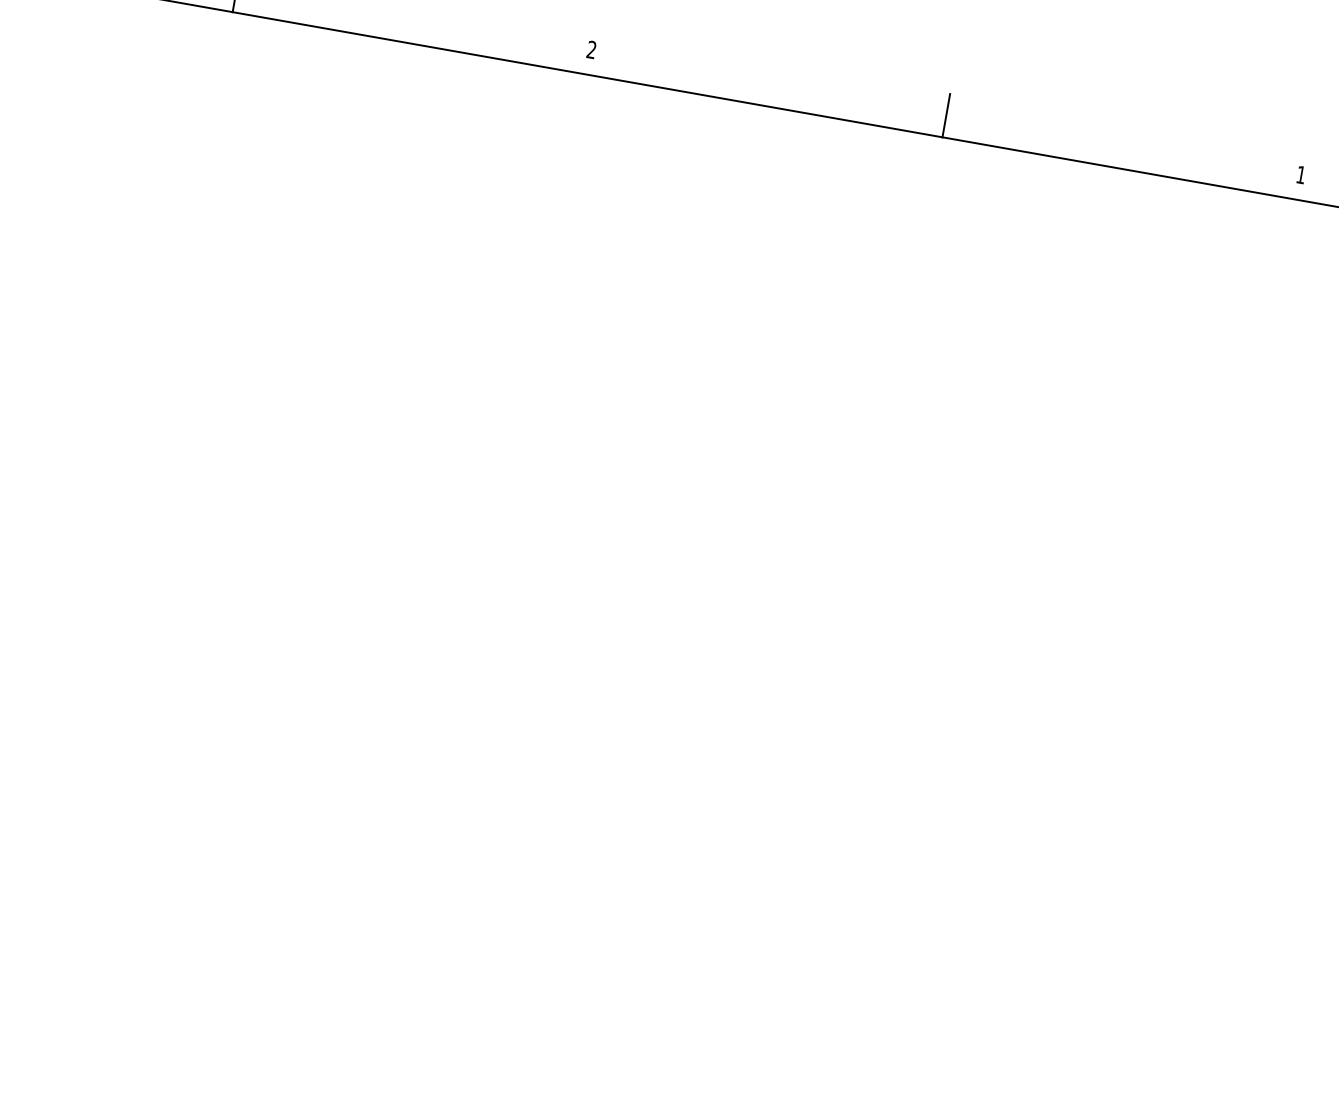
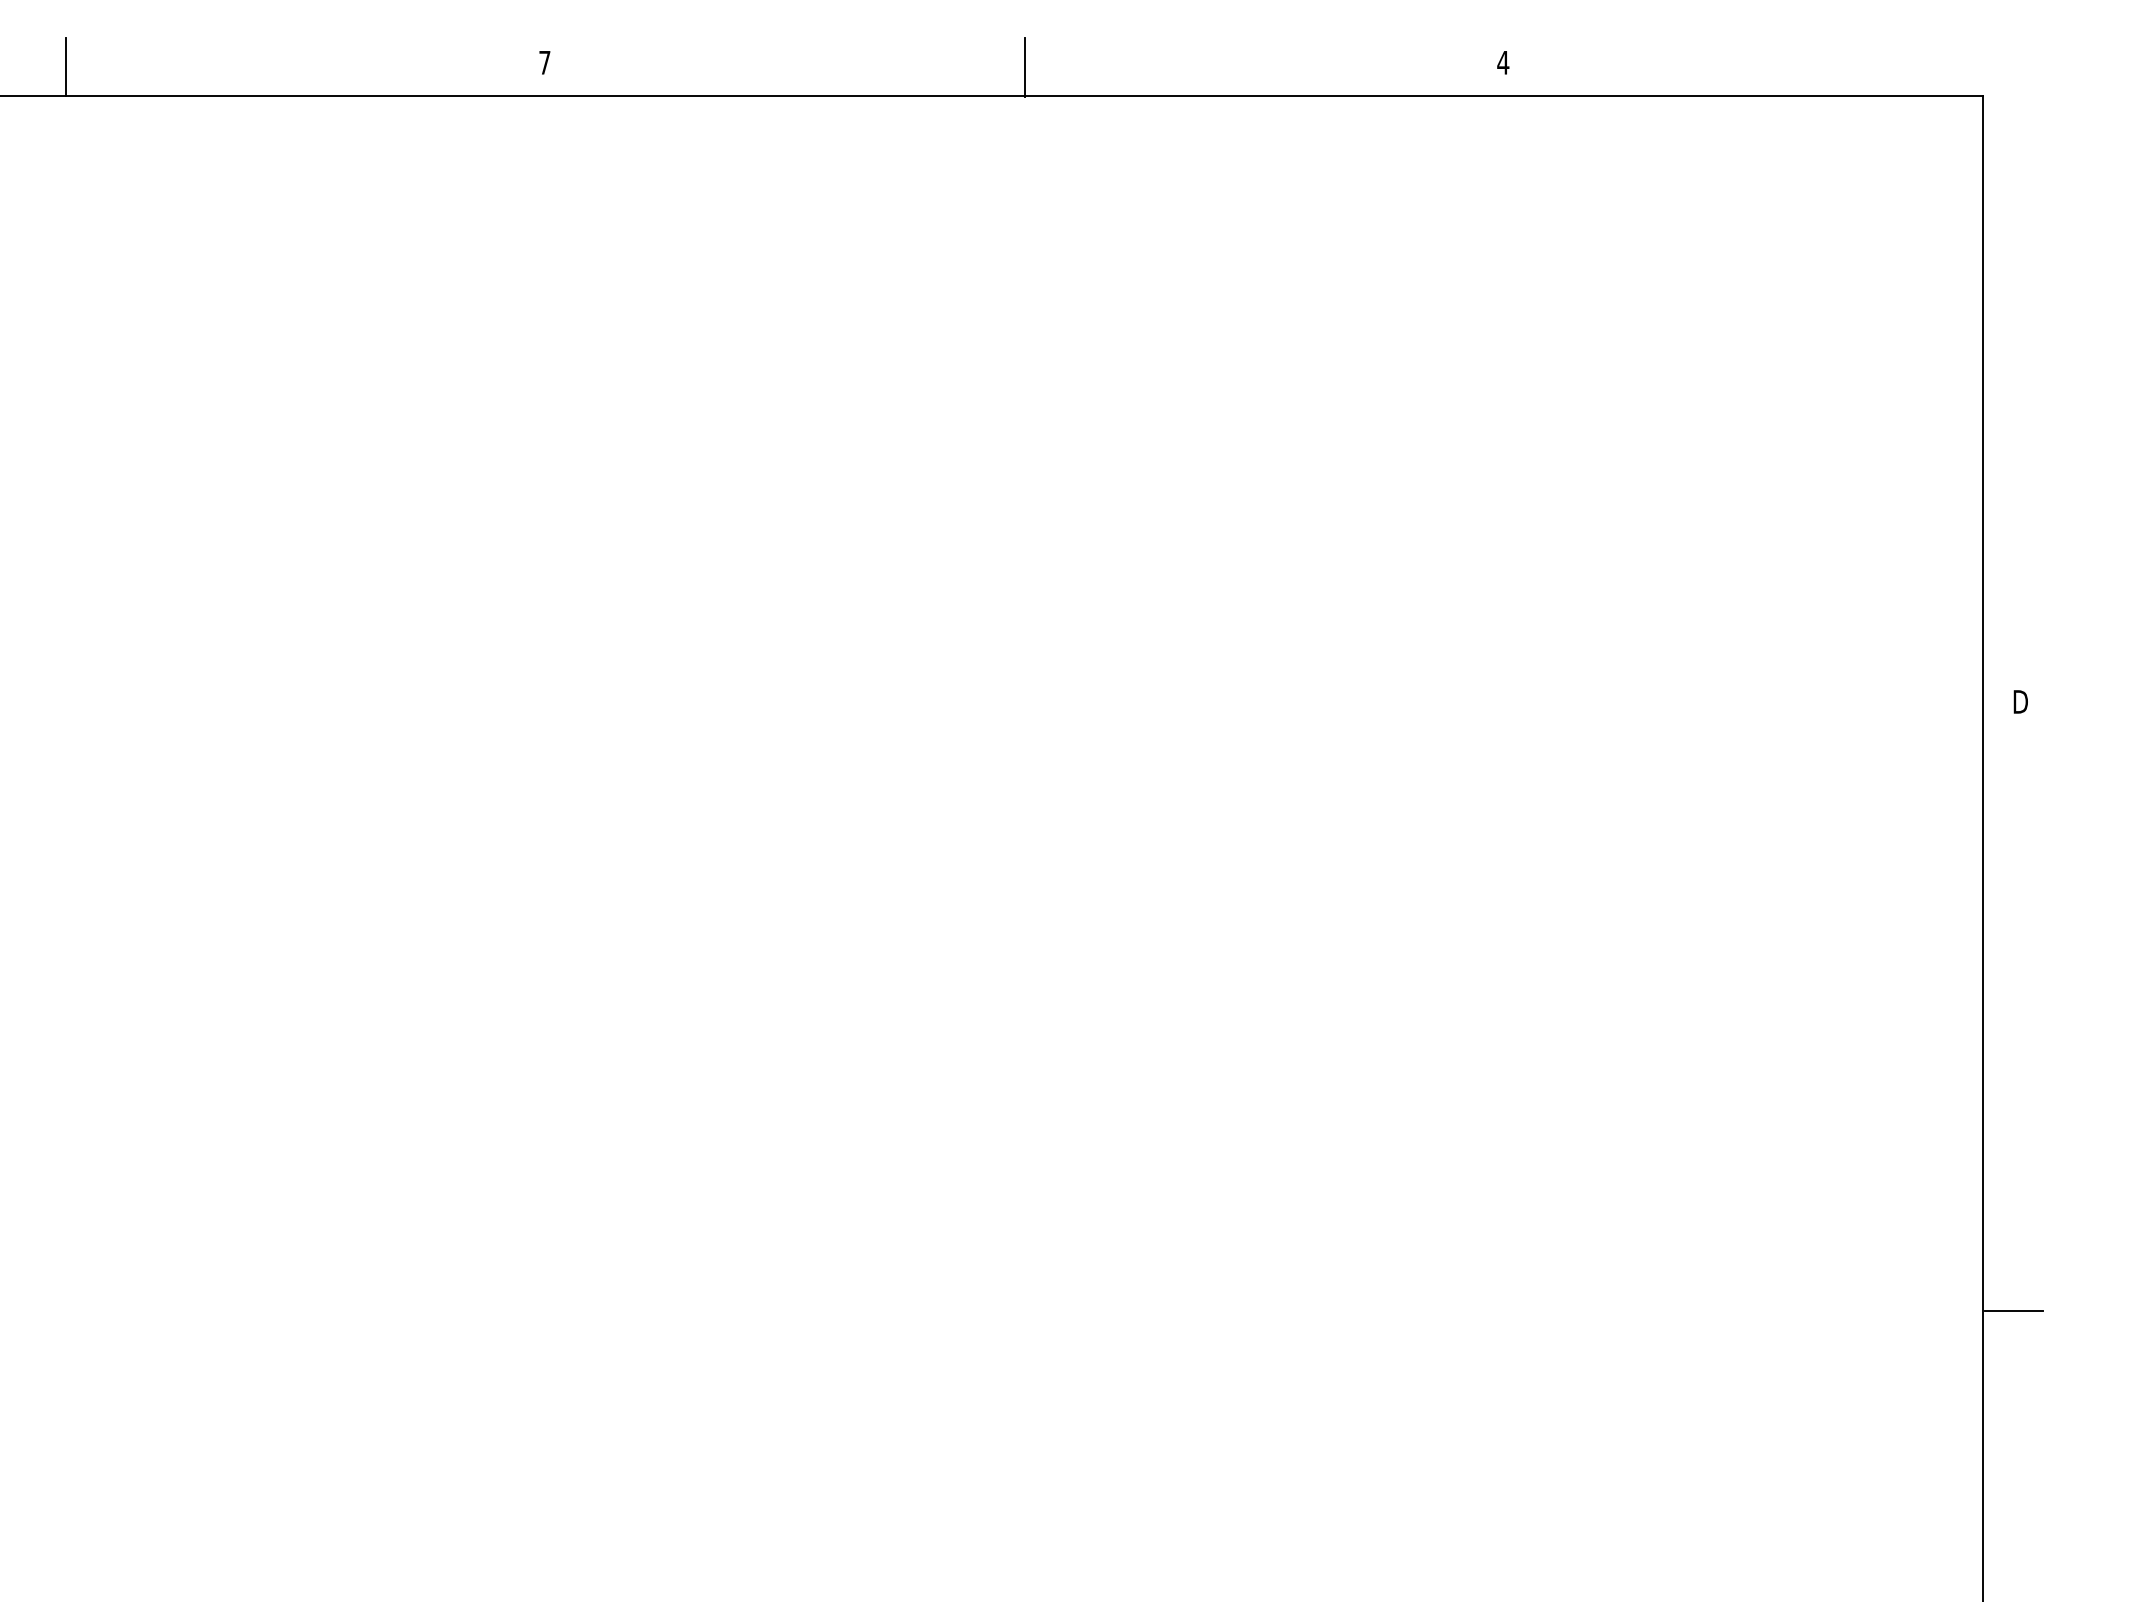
text: (591, 49) -> (544, 62), 2 -> 7
text: (1301, 174) -> (1503, 62), 1 -> 4

